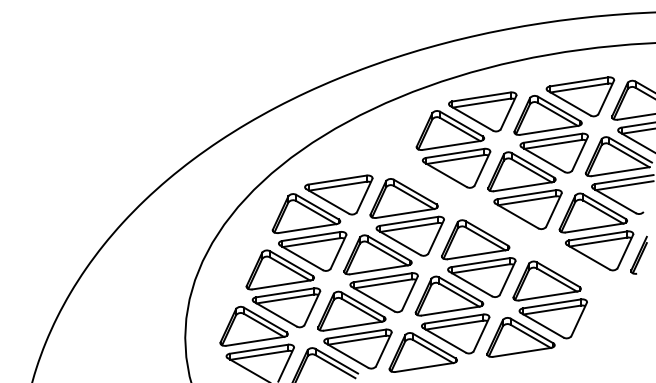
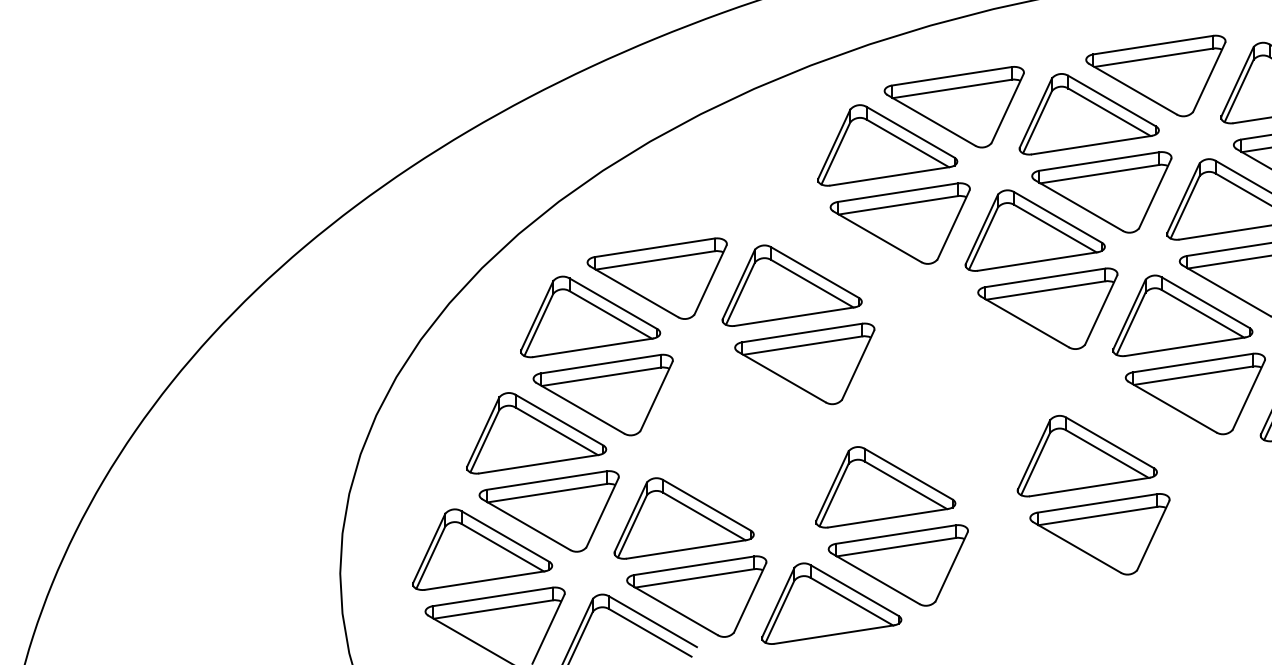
part: (478, 258) -> (945, 409), removed
part: (380, 273) -> (743, 440), removed
part: (520, 337) -> (1032, 572), removed

